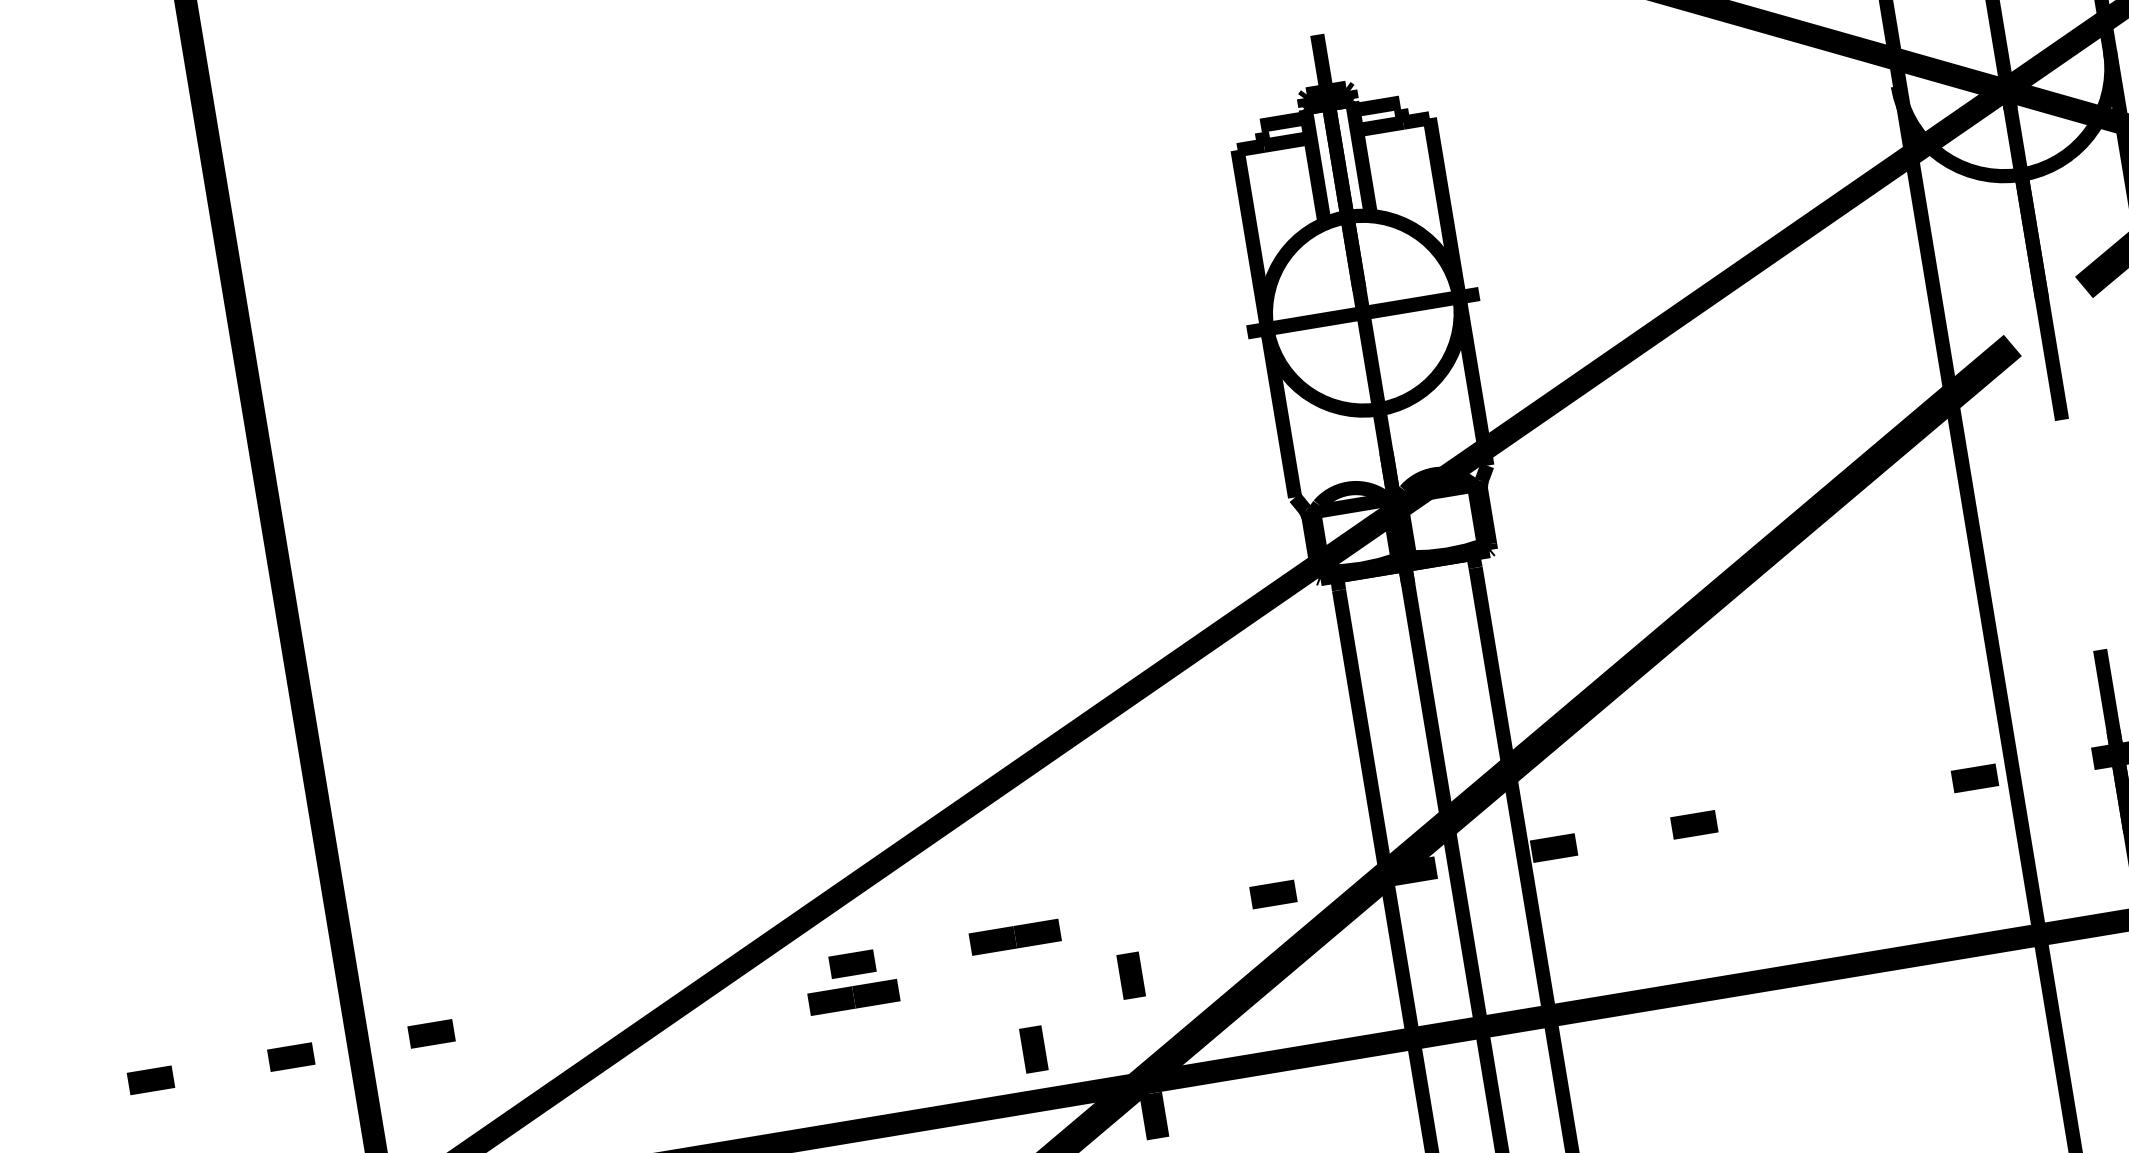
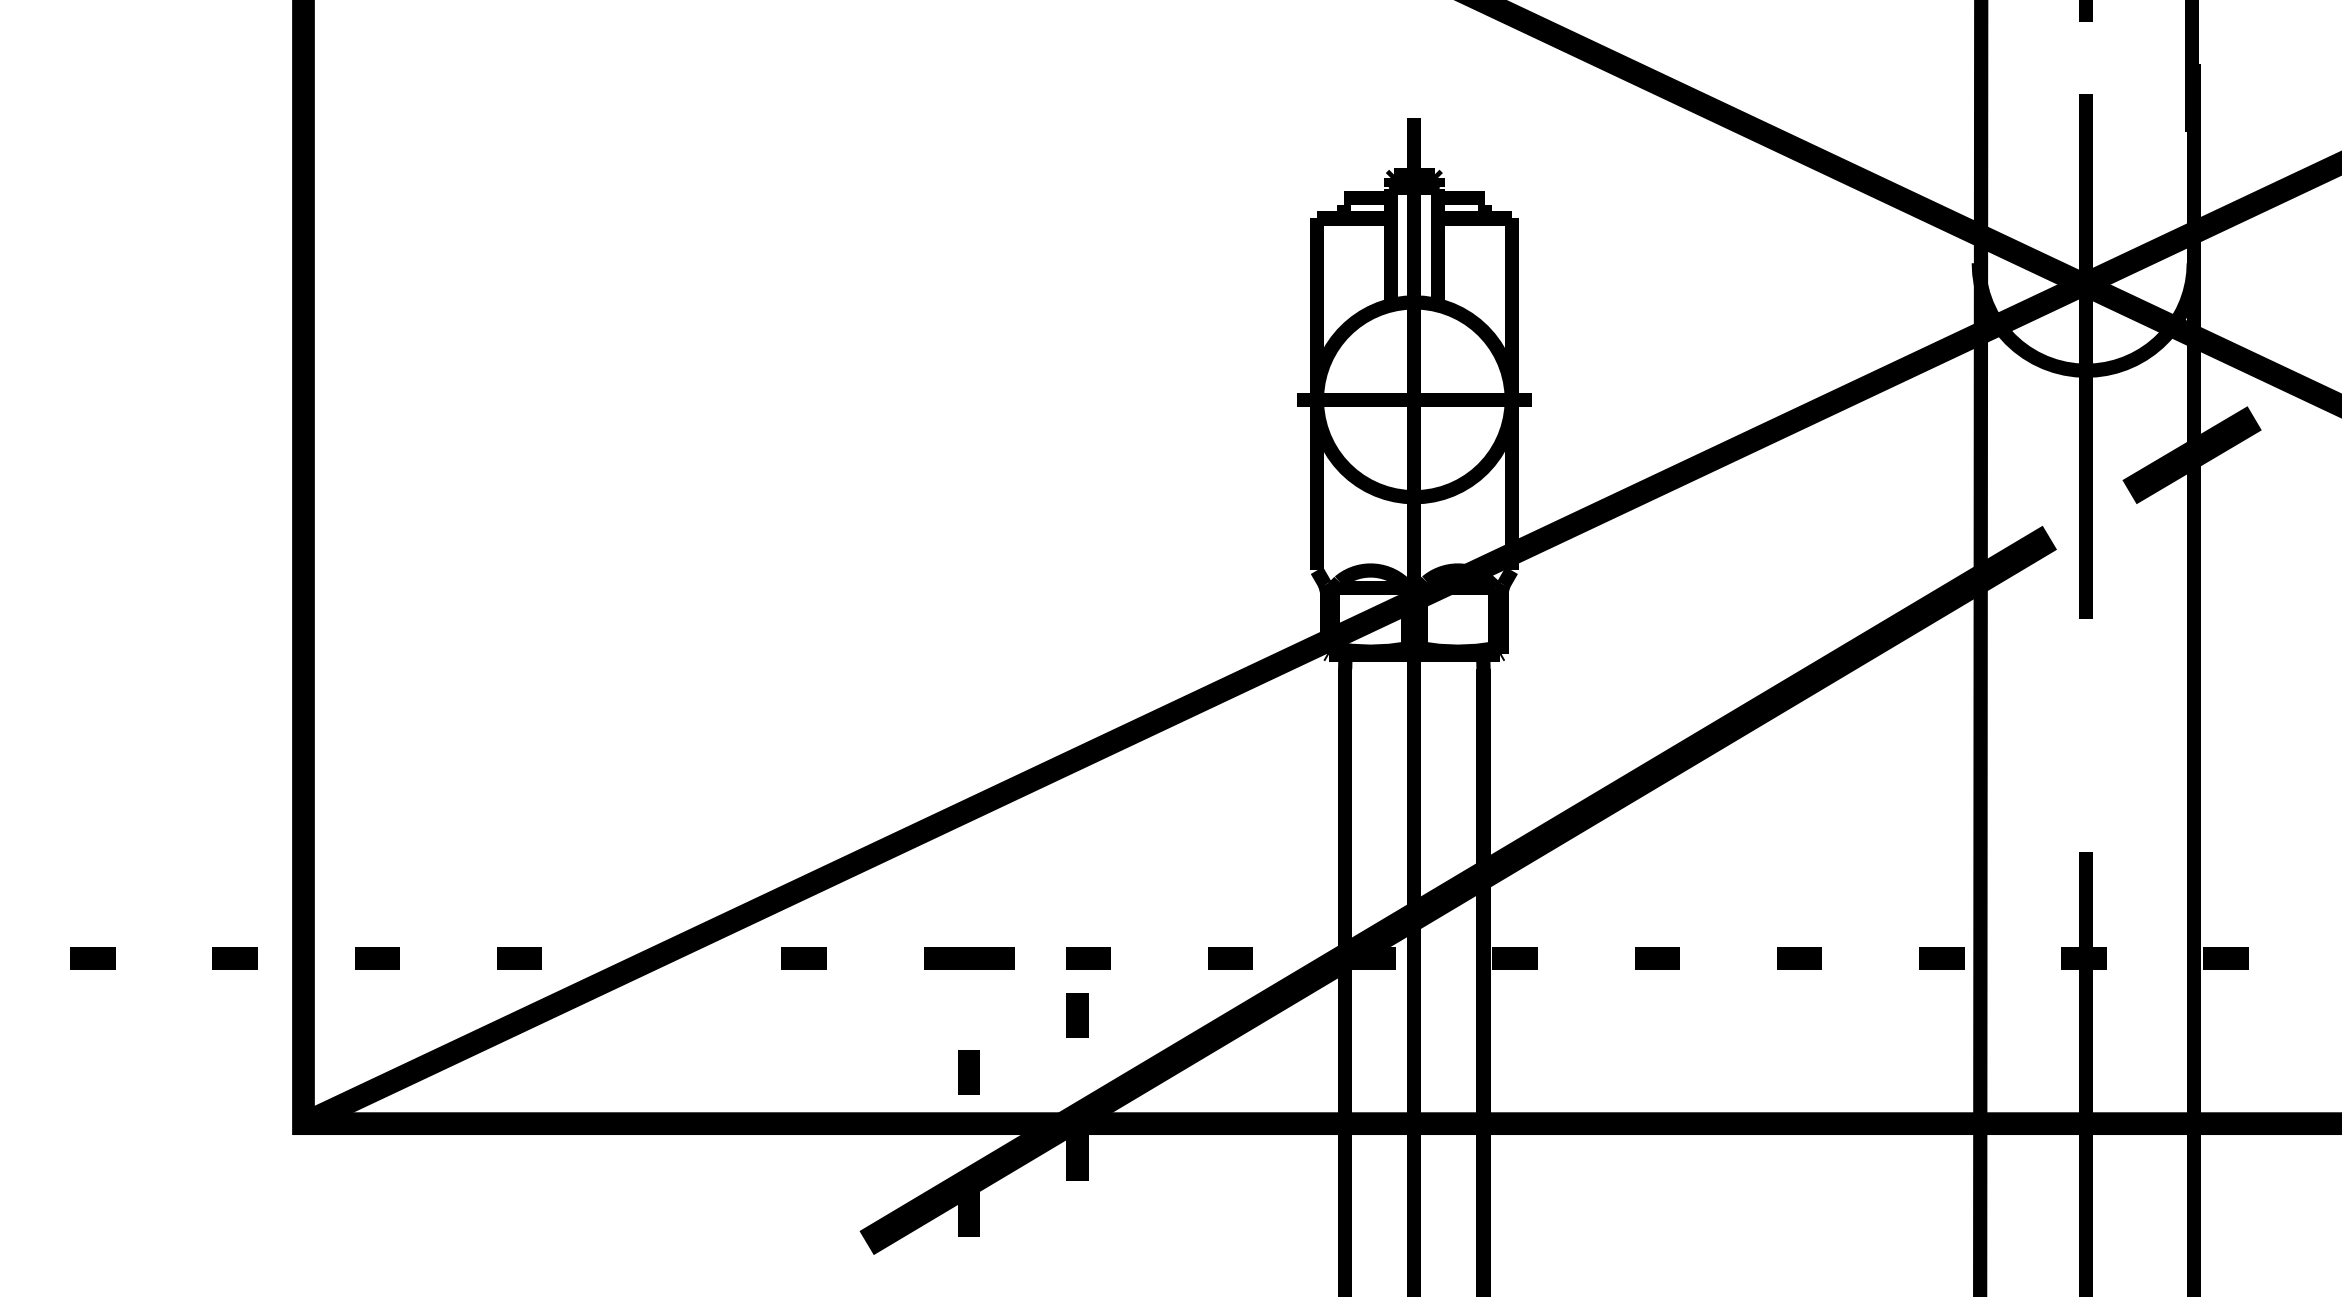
line: (1834, 801) -> (1799, 958), added
line: (1133, 917) -> (1088, 958), added
part: (854, 997) -> (800, 991), removed
line: (571, 1010) -> (519, 958), added

